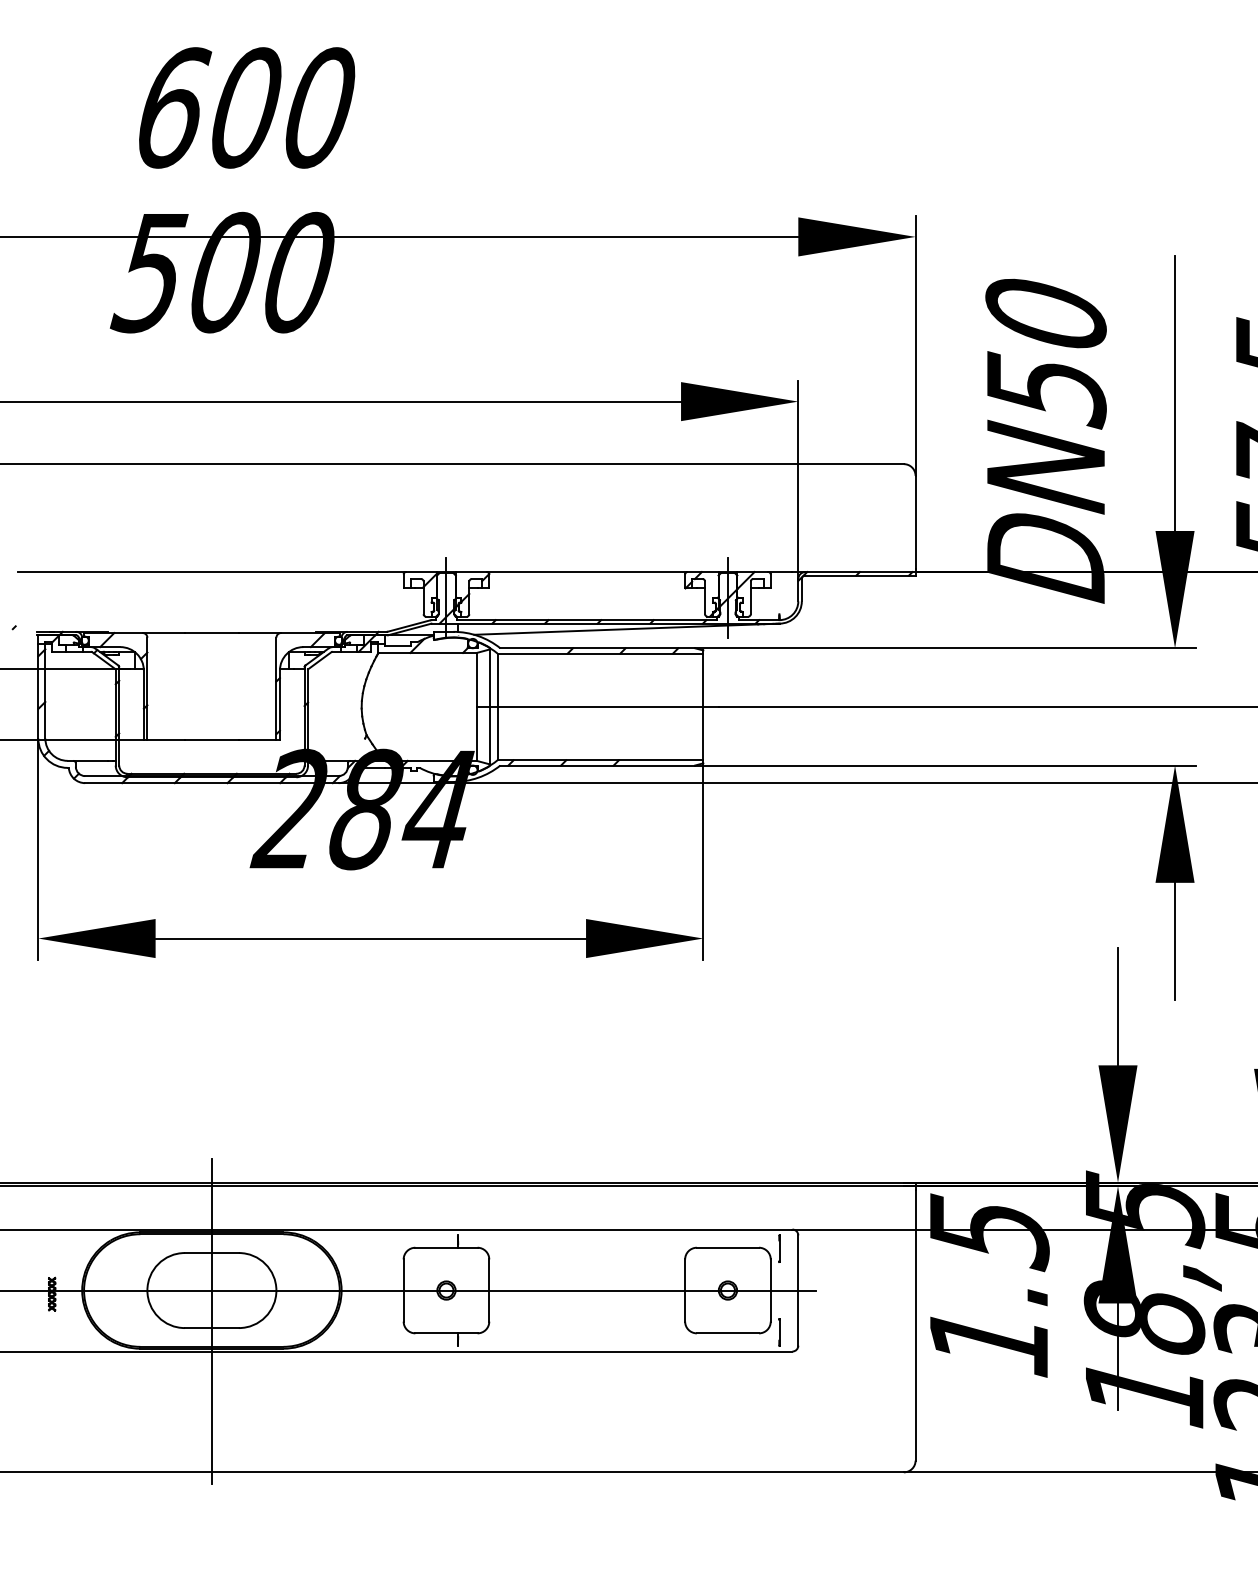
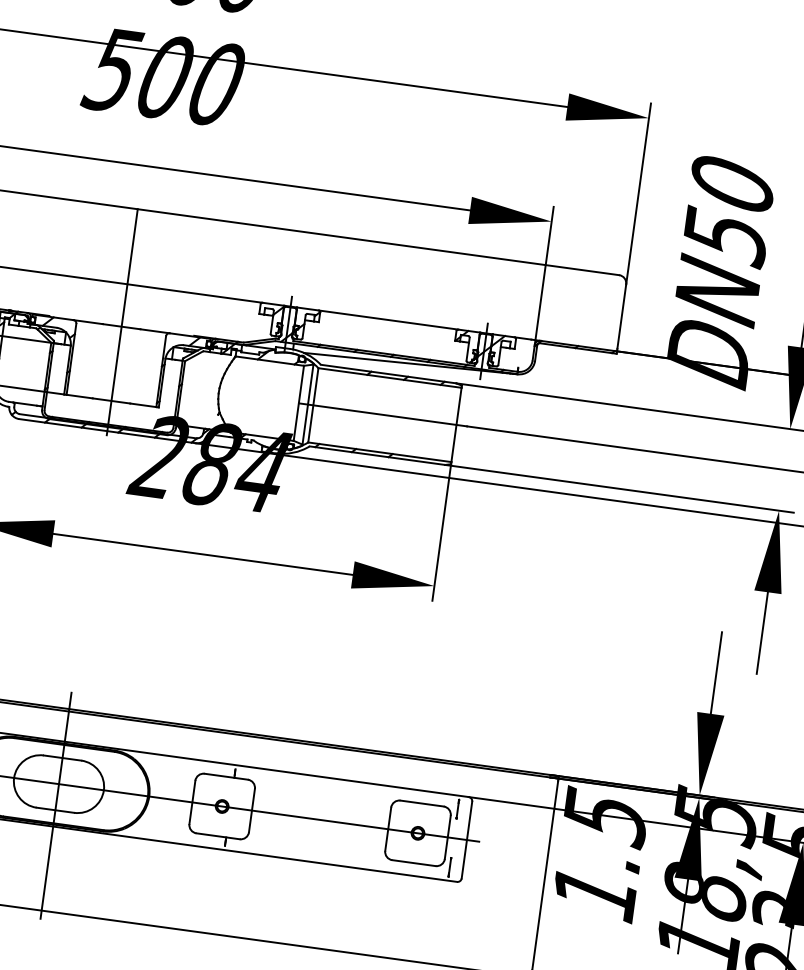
line: (211, 626) -> (122, 322), added

